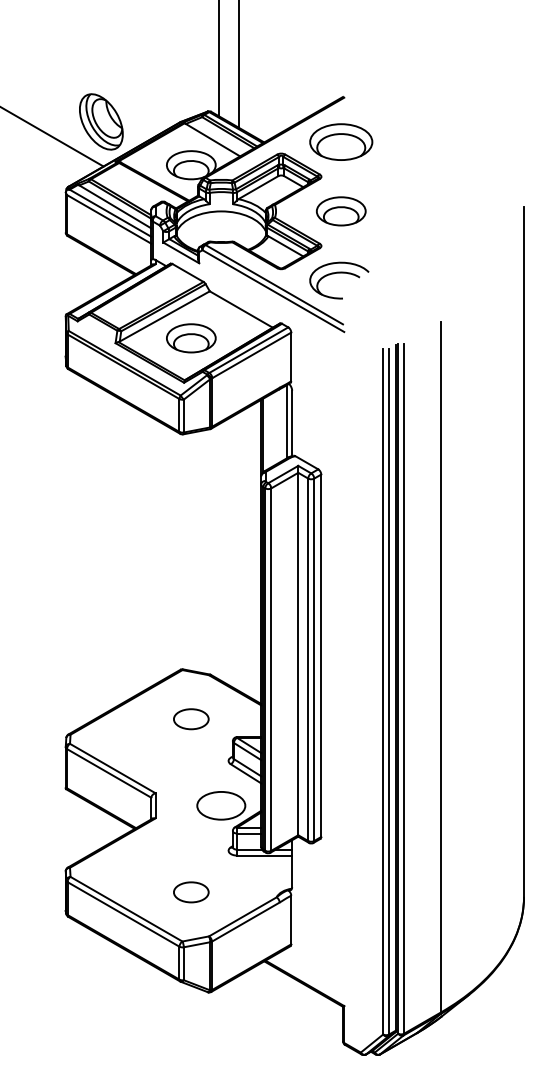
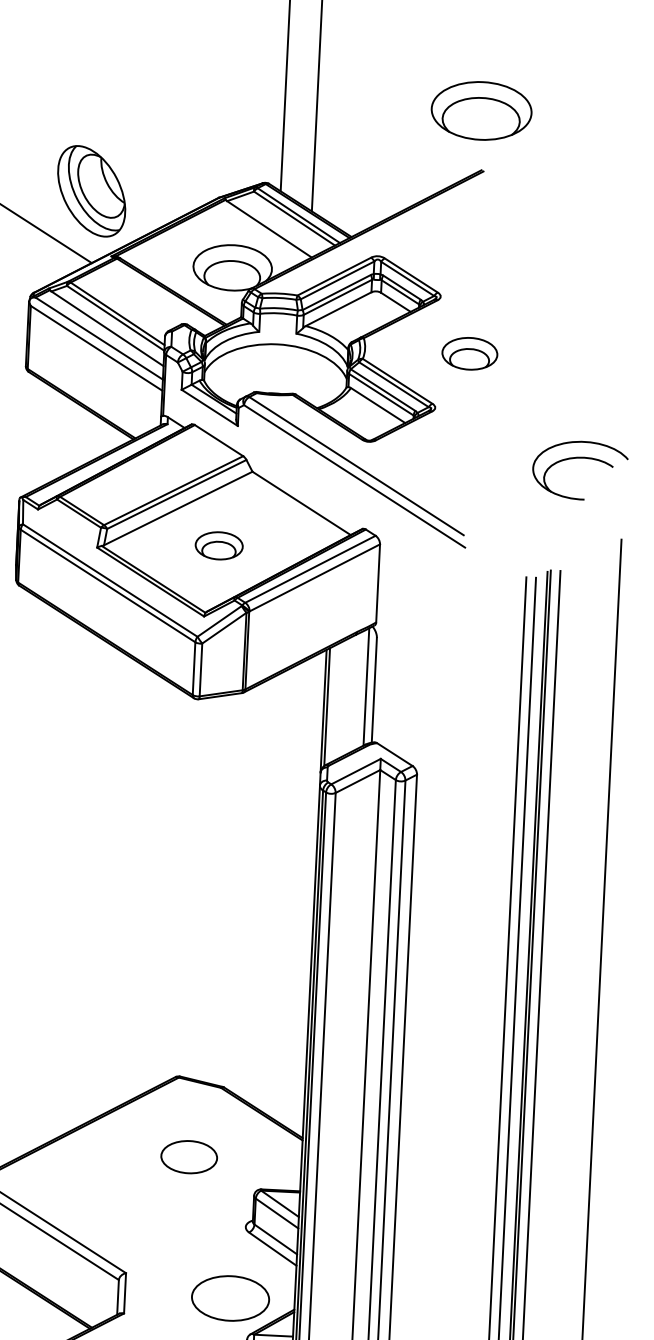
part: (341, 141) -> (482, 109), moved
part: (341, 211) -> (470, 353), size x0.7
part: (339, 273) -> (580, 459), moved
part: (191, 338) -> (219, 546), size x0.6

